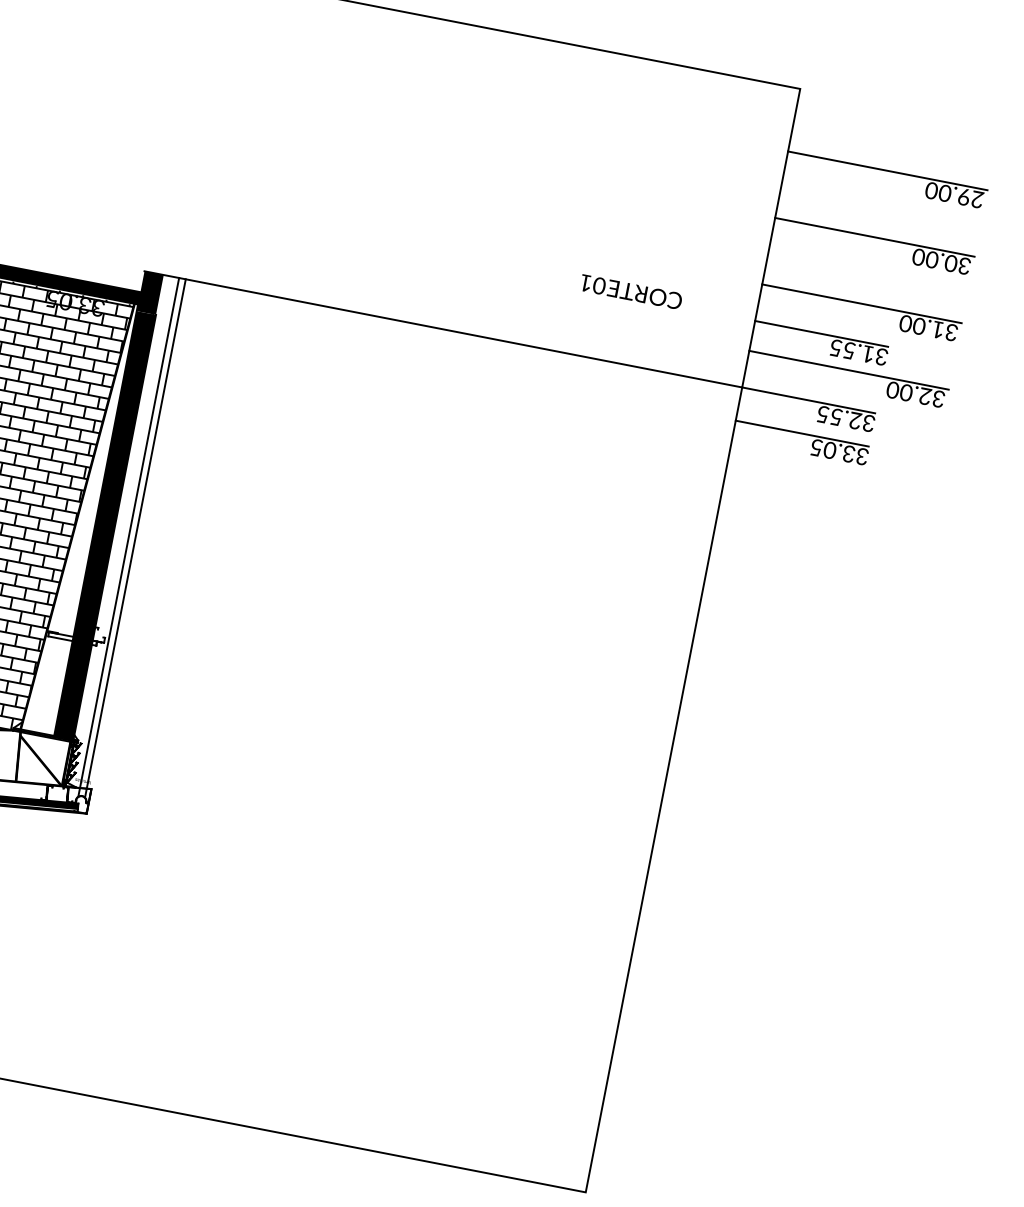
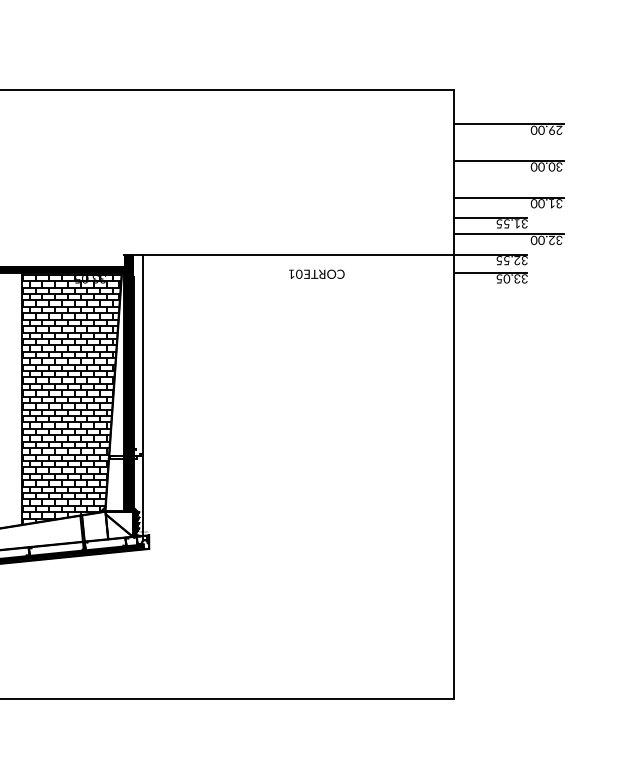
text: (630, 290) -> (316, 273), moved
line: (136, 532) -> (146, 394), removed

